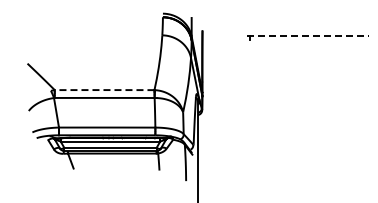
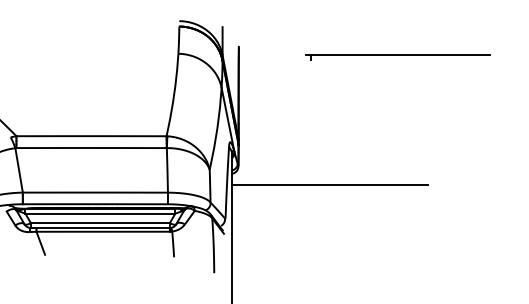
line: (308, 36) -> (398, 55), dashed -> solid
line: (104, 90) -> (91, 136), dashed -> solid
line: (262, 122) -> (329, 184), added

